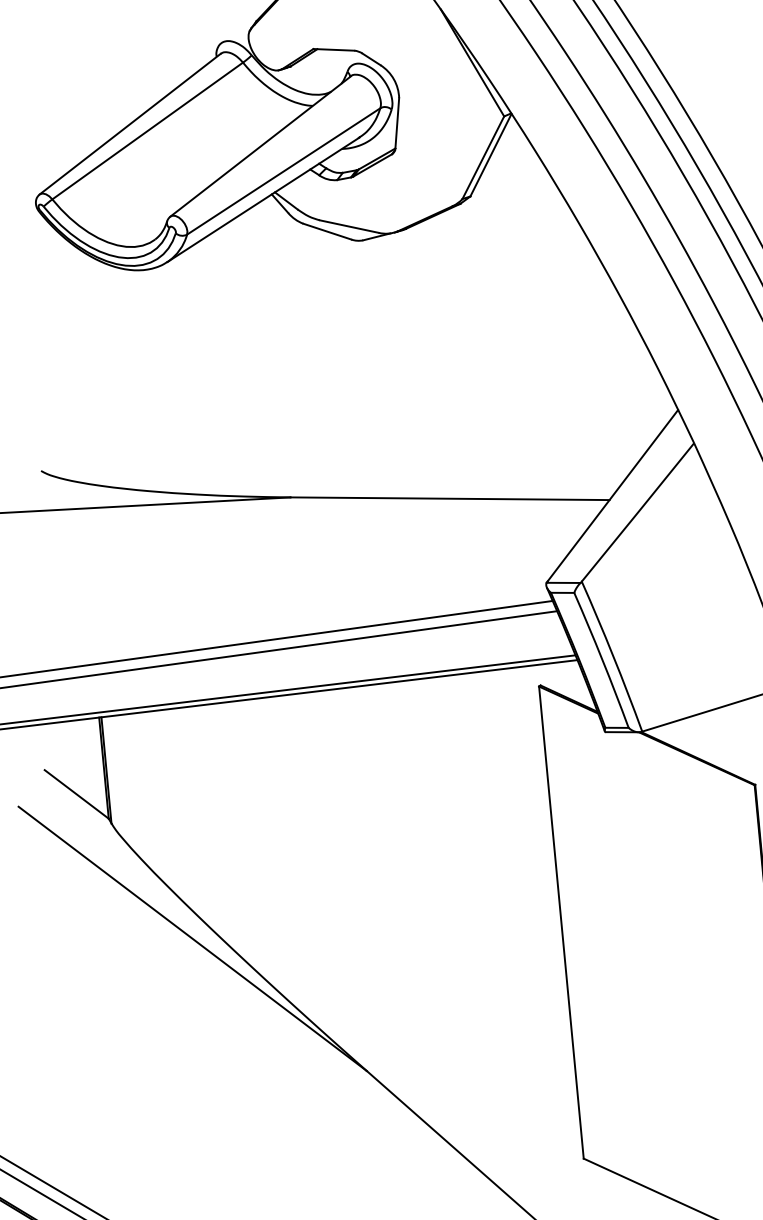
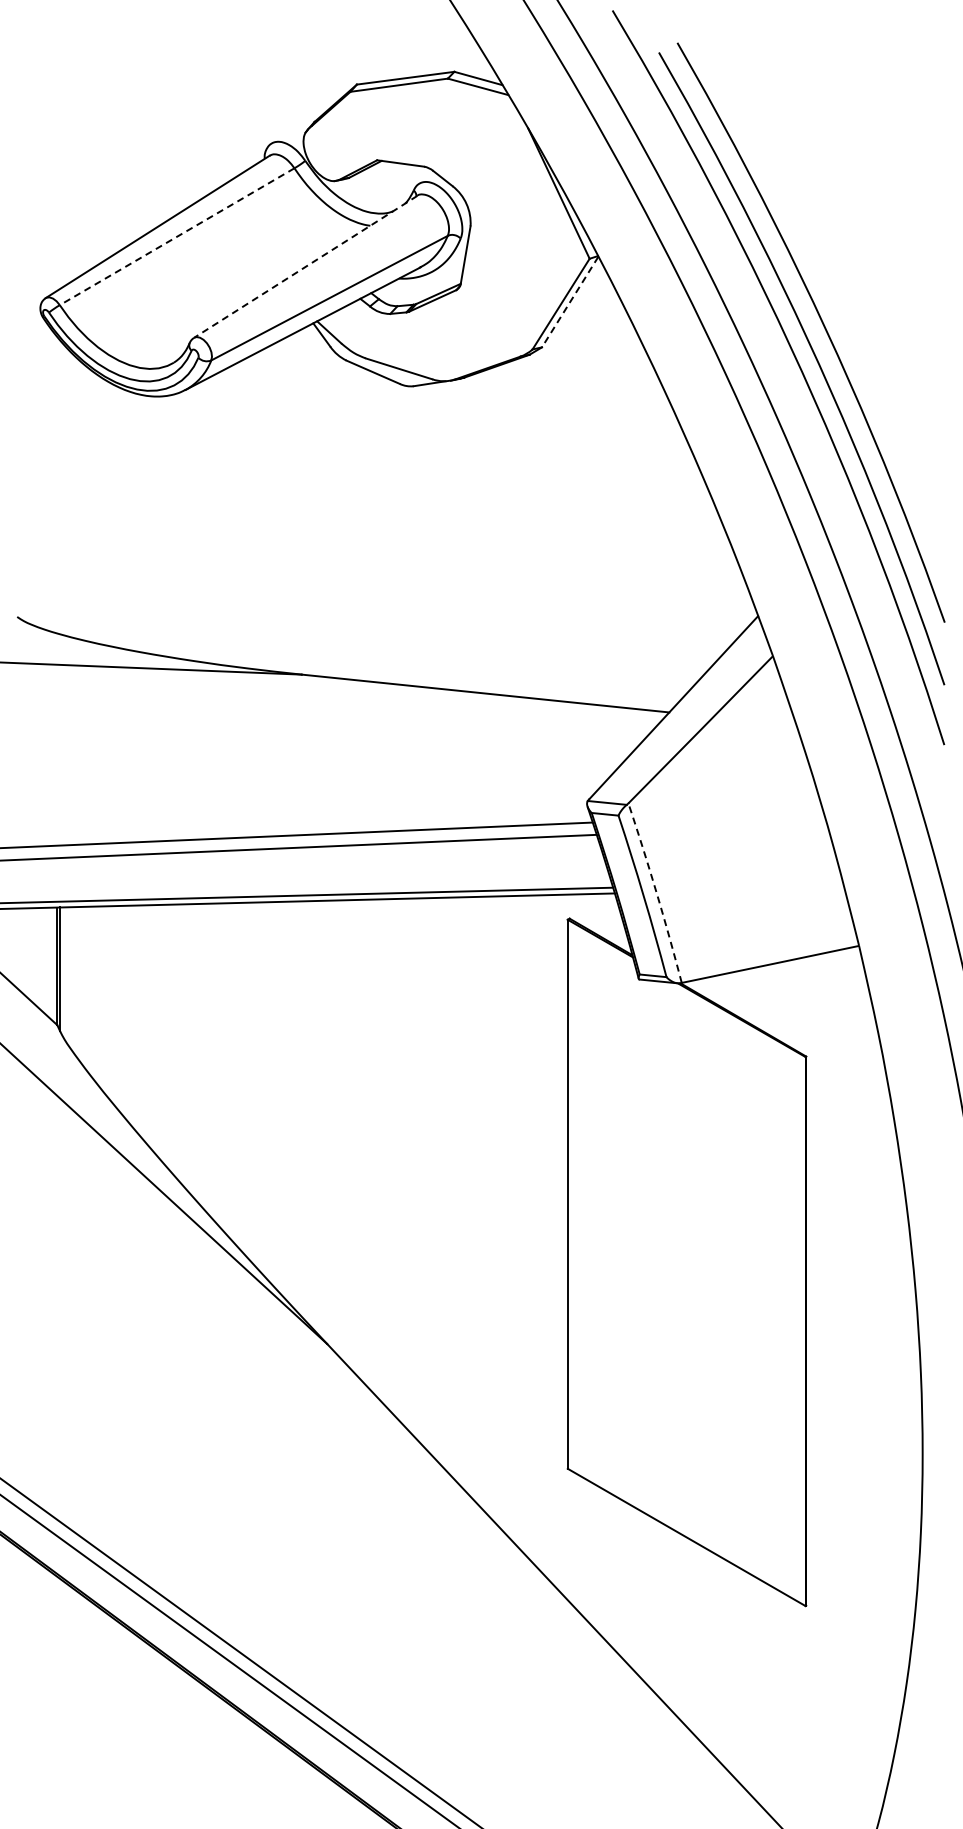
line: (147, 130) -> (177, 236), solid -> dashed
line: (260, 147) -> (305, 267), solid -> dashed
line: (490, 155) -> (569, 302), solid -> dashed
arc: (613, 655) -> (656, 892), solid -> dashed

